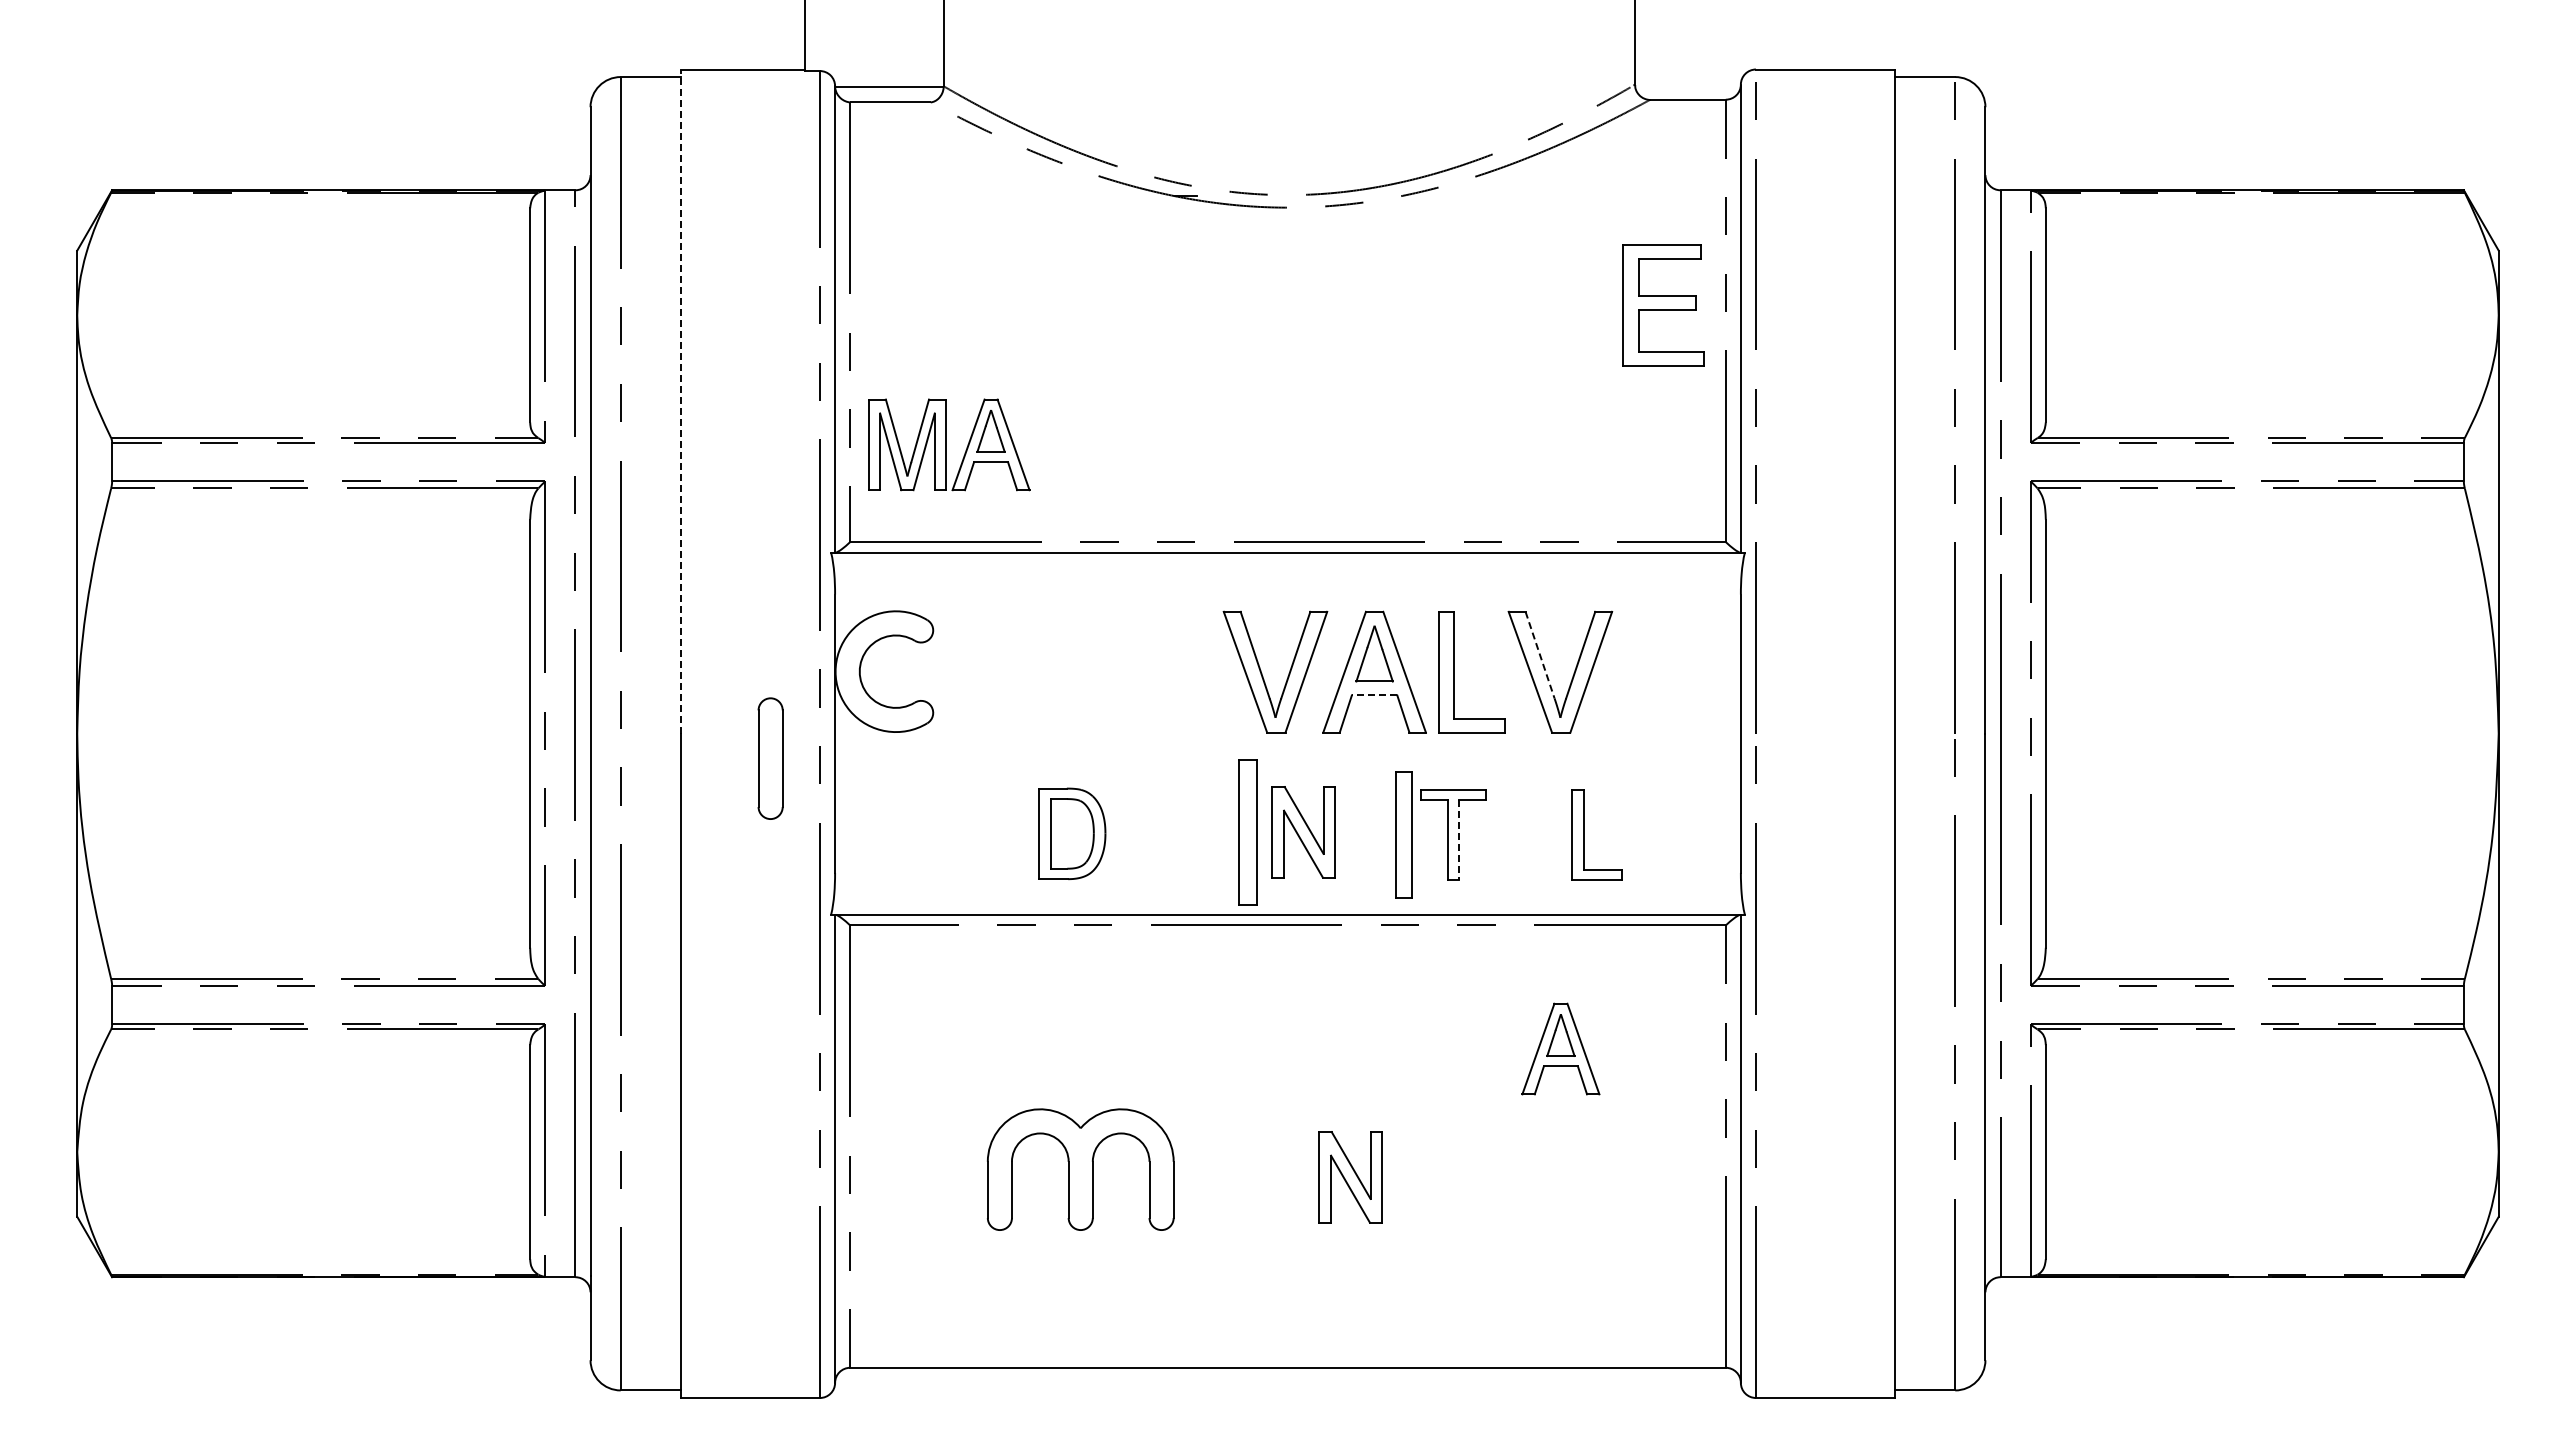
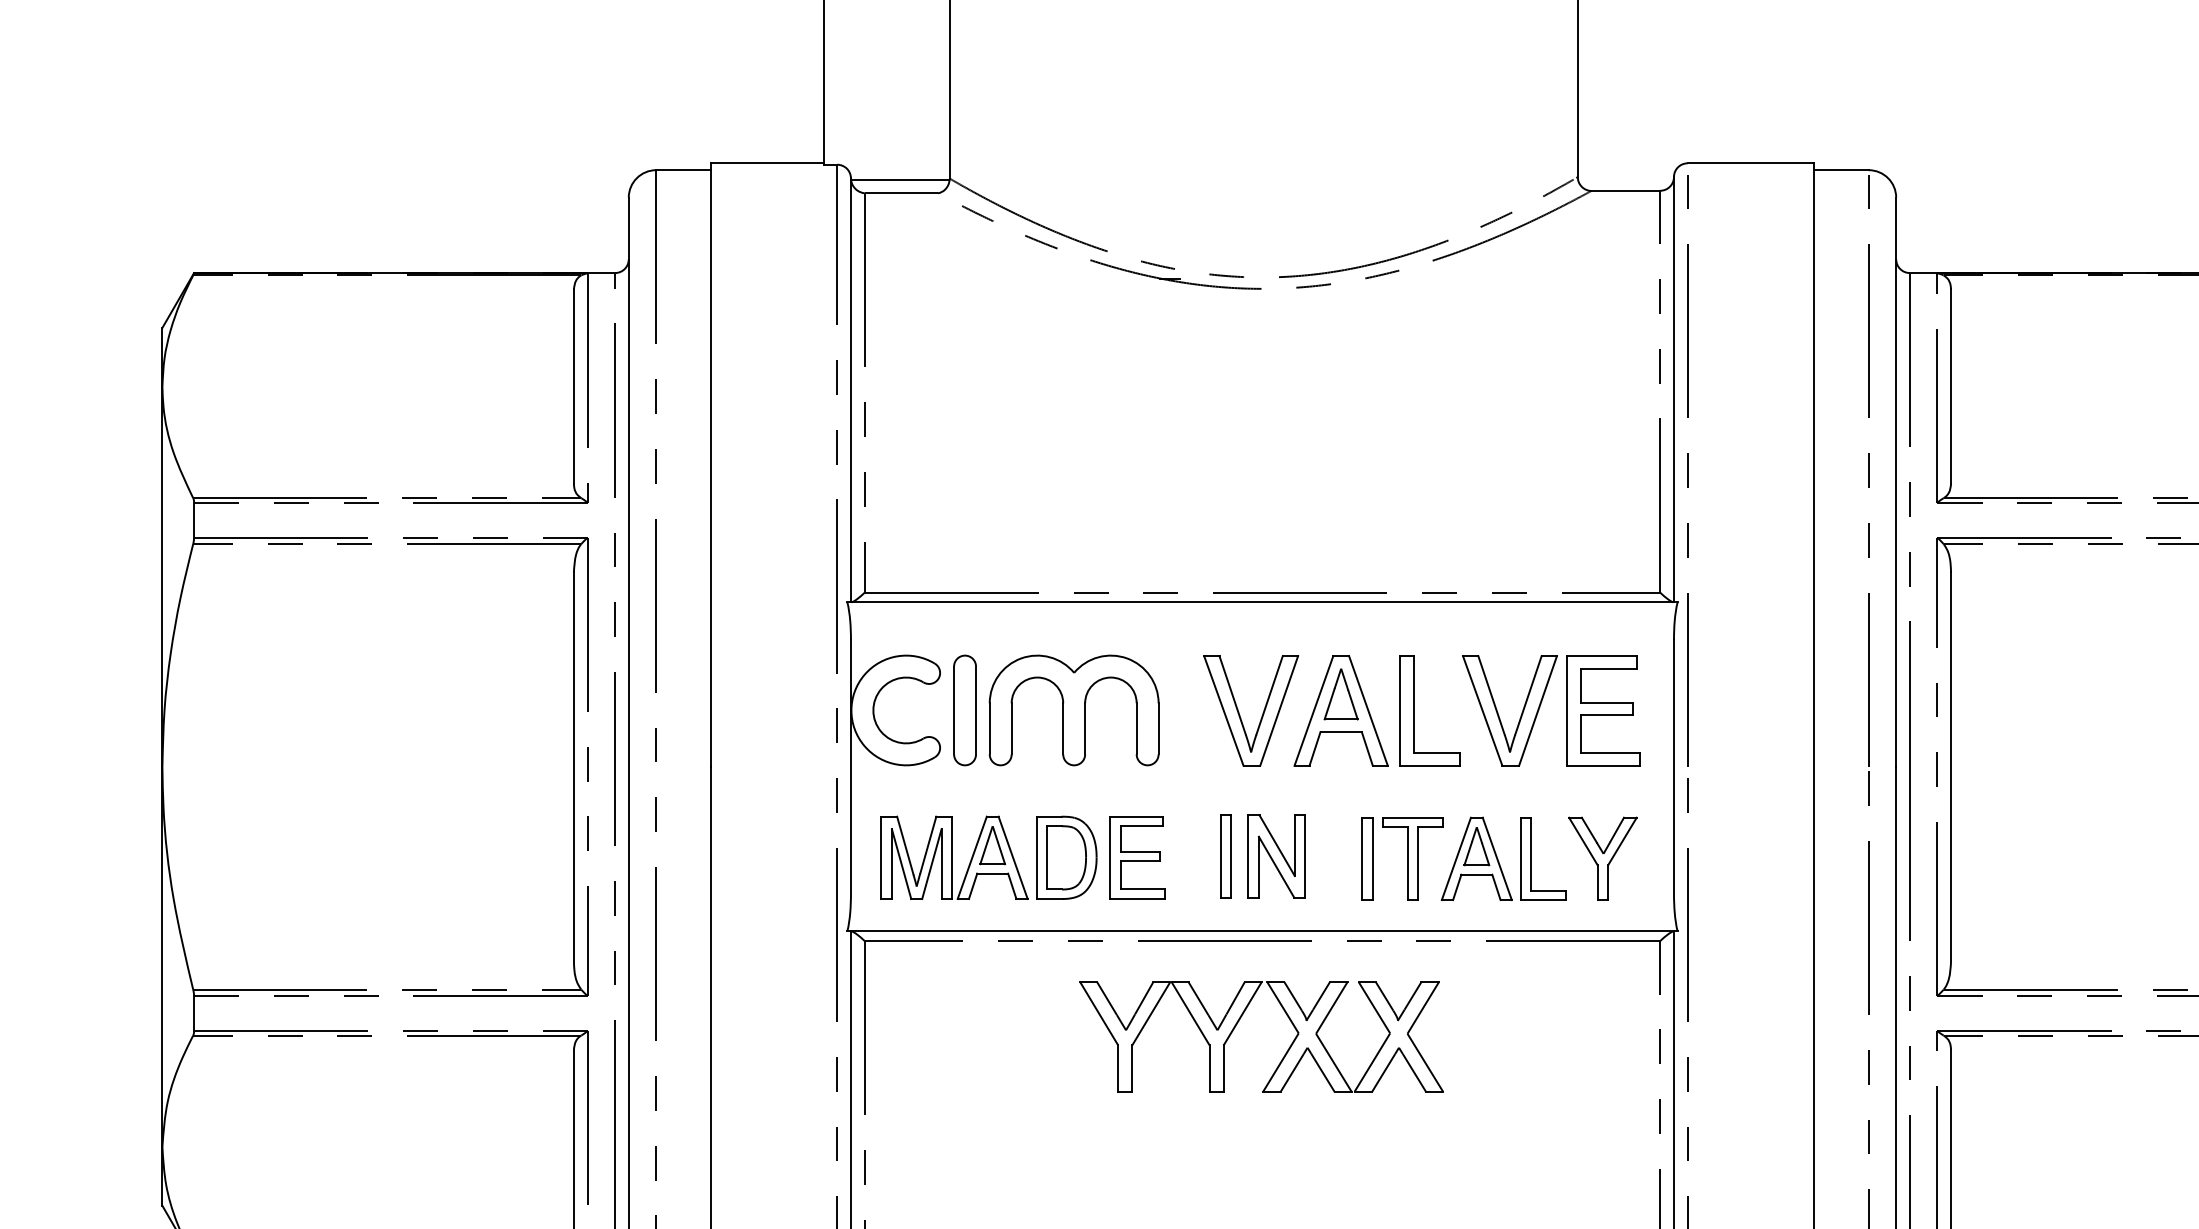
part: (1663, 305) -> (1603, 711), moved
line: (681, 401) -> (711, 464), dashed -> solid
part: (949, 444) -> (954, 857), moved
line: (1540, 655) -> (1491, 695), dashed -> solid
line: (1374, 695) -> (1341, 732), dashed -> solid
part: (770, 758) -> (964, 710), moved
part: (1247, 832) -> (1225, 856), size x0.62
part: (1150, 833) -> (1137, 857), added
part: (1403, 834) -> (1367, 858), size x0.71
part: (1662, 834) -> (1602, 858), added
line: (1459, 840) -> (1418, 863), dashed -> solid
part: (1260, 1017) -> (1237, 1024), added
part: (1560, 1048) -> (1476, 858), moved
part: (1080, 1169) -> (1073, 710), moved
part: (1350, 1177) -> (1319, 1170), removed

